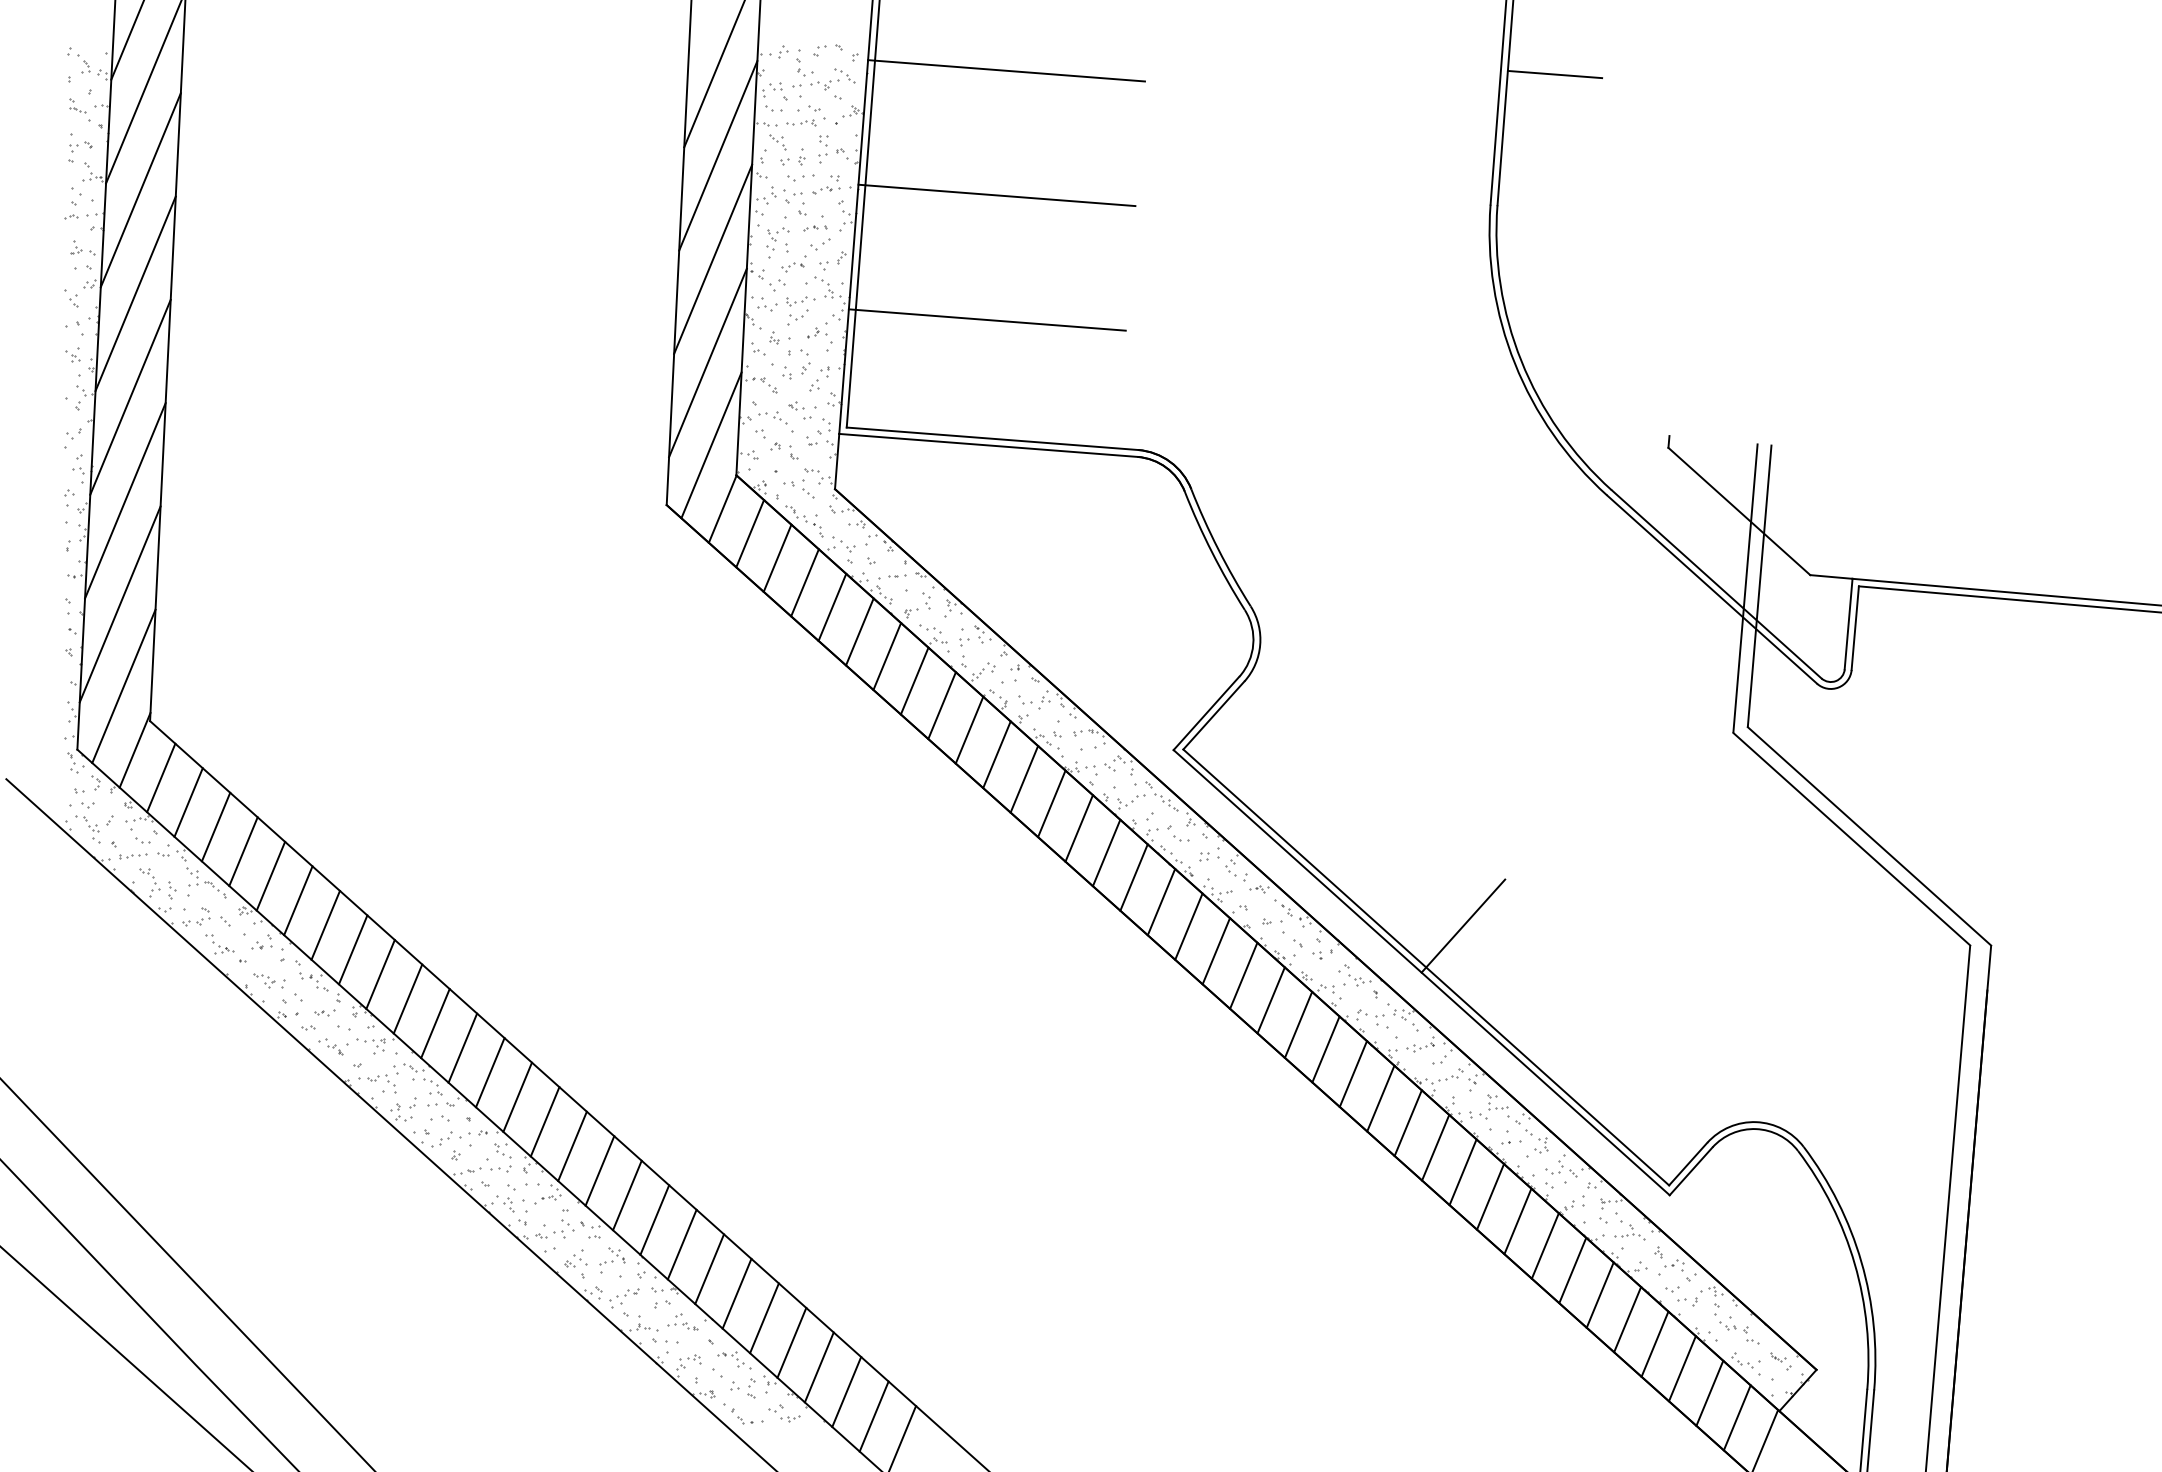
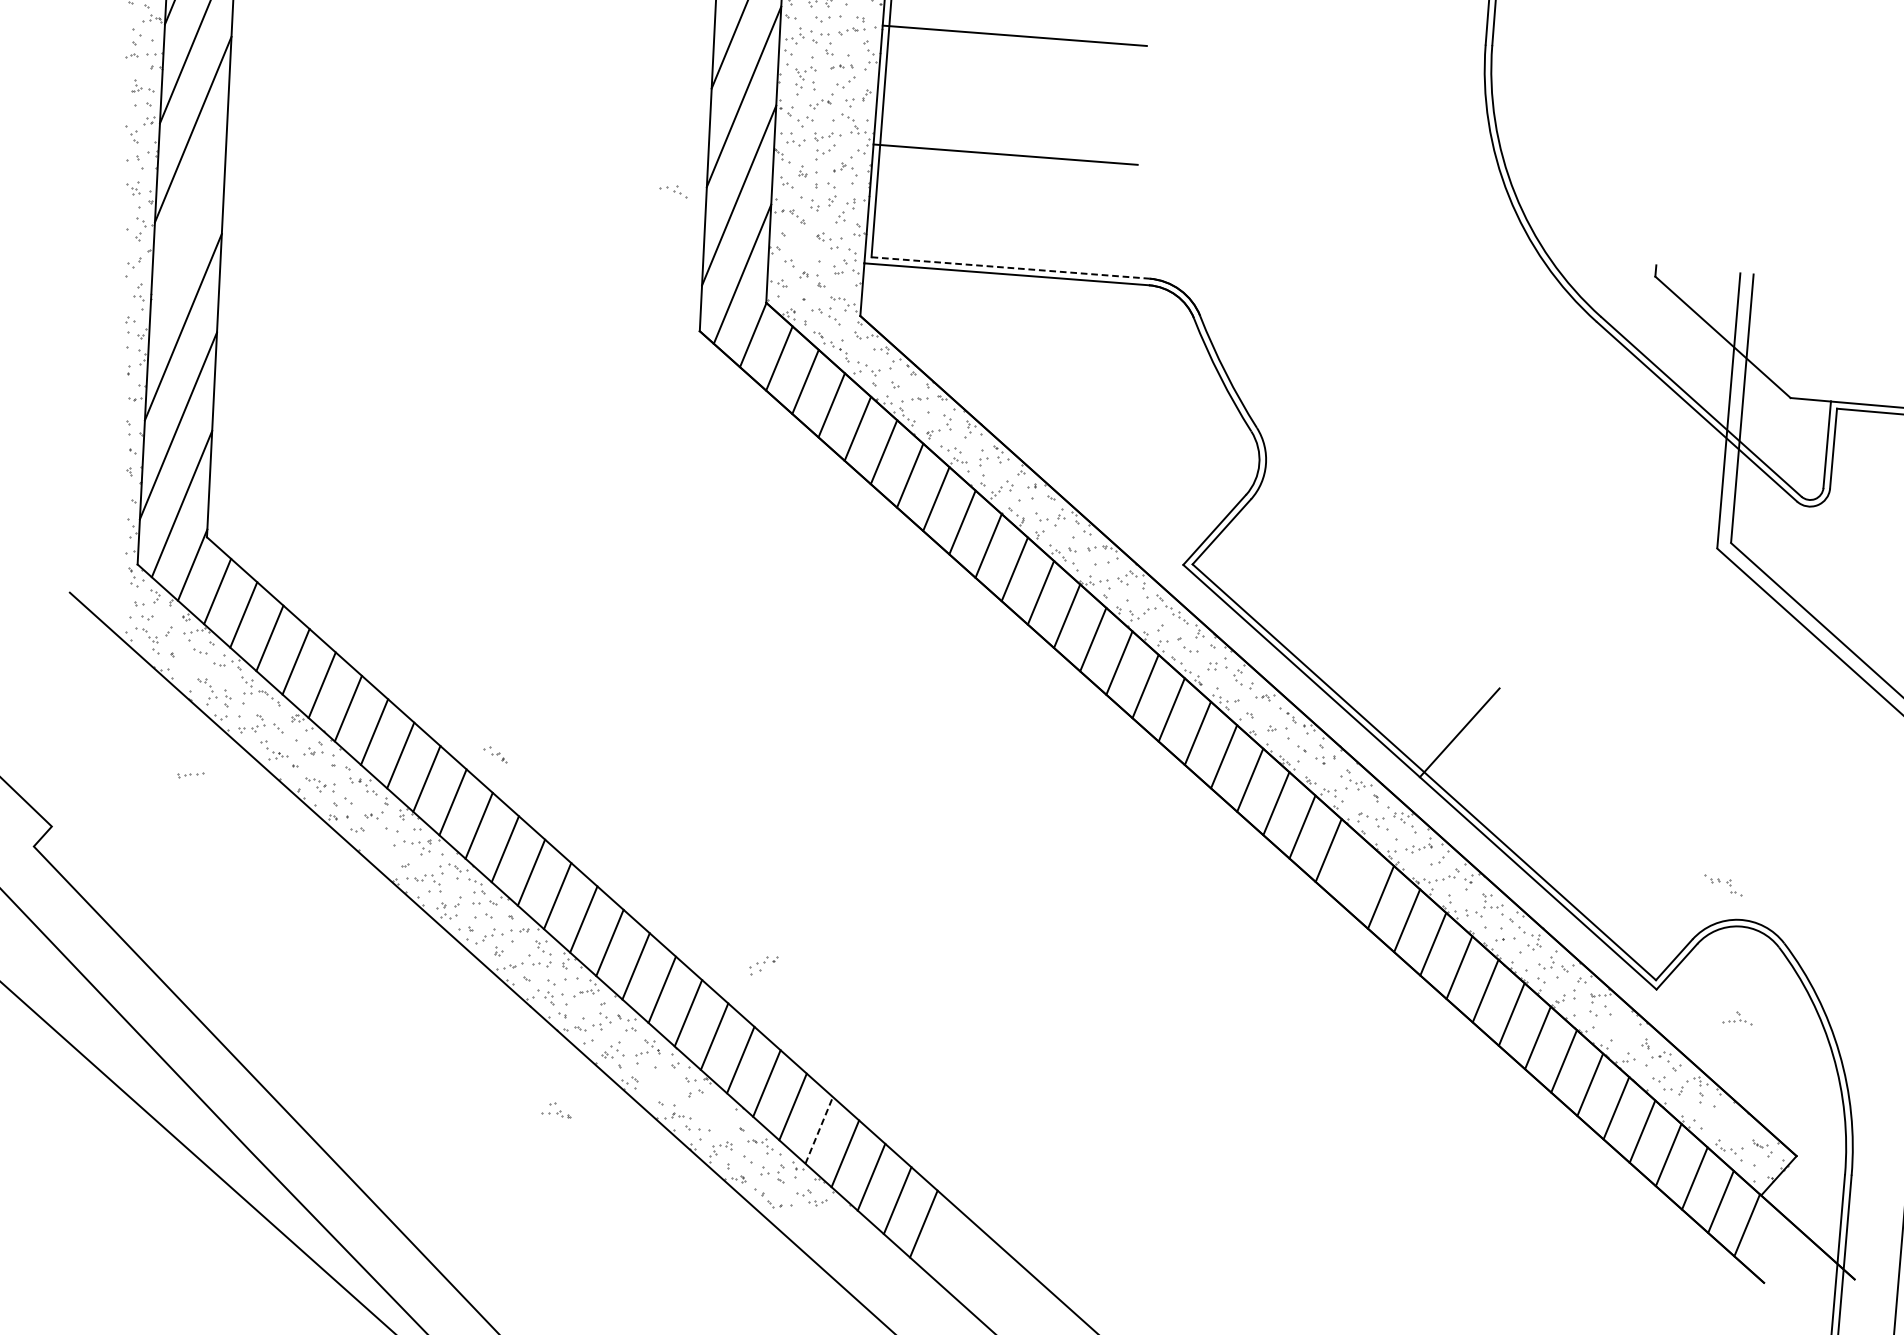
line: (130, 396) -> (188, 227), removed
part: (772, 417) -> (672, 191), moved
line: (992, 438) -> (1010, 267), solid -> dashed
part: (133, 856) -> (191, 775), moved
part: (330, 1046) -> (494, 754), moved
line: (1353, 1073) -> (1354, 873), removed
part: (1629, 1232) -> (1736, 1018), moved
part: (624, 1298) -> (763, 965), moved
part: (682, 1321) -> (556, 1109), moved
part: (1739, 1332) -> (1723, 884), moved
line: (791, 1342) -> (818, 1130), solid -> dashed

